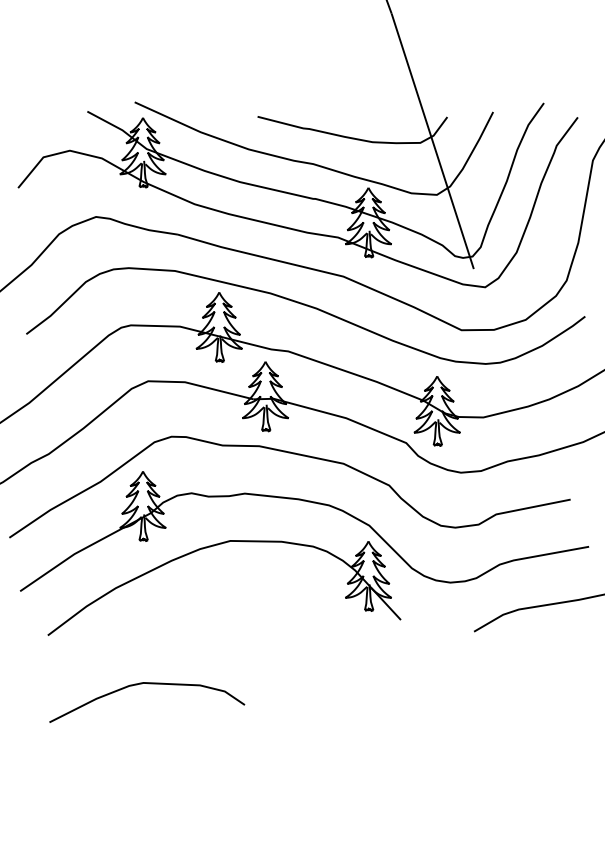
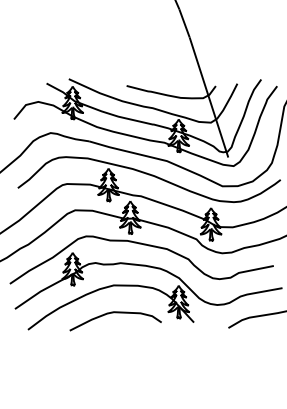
curve: (146, 685) -> (115, 313), moved

